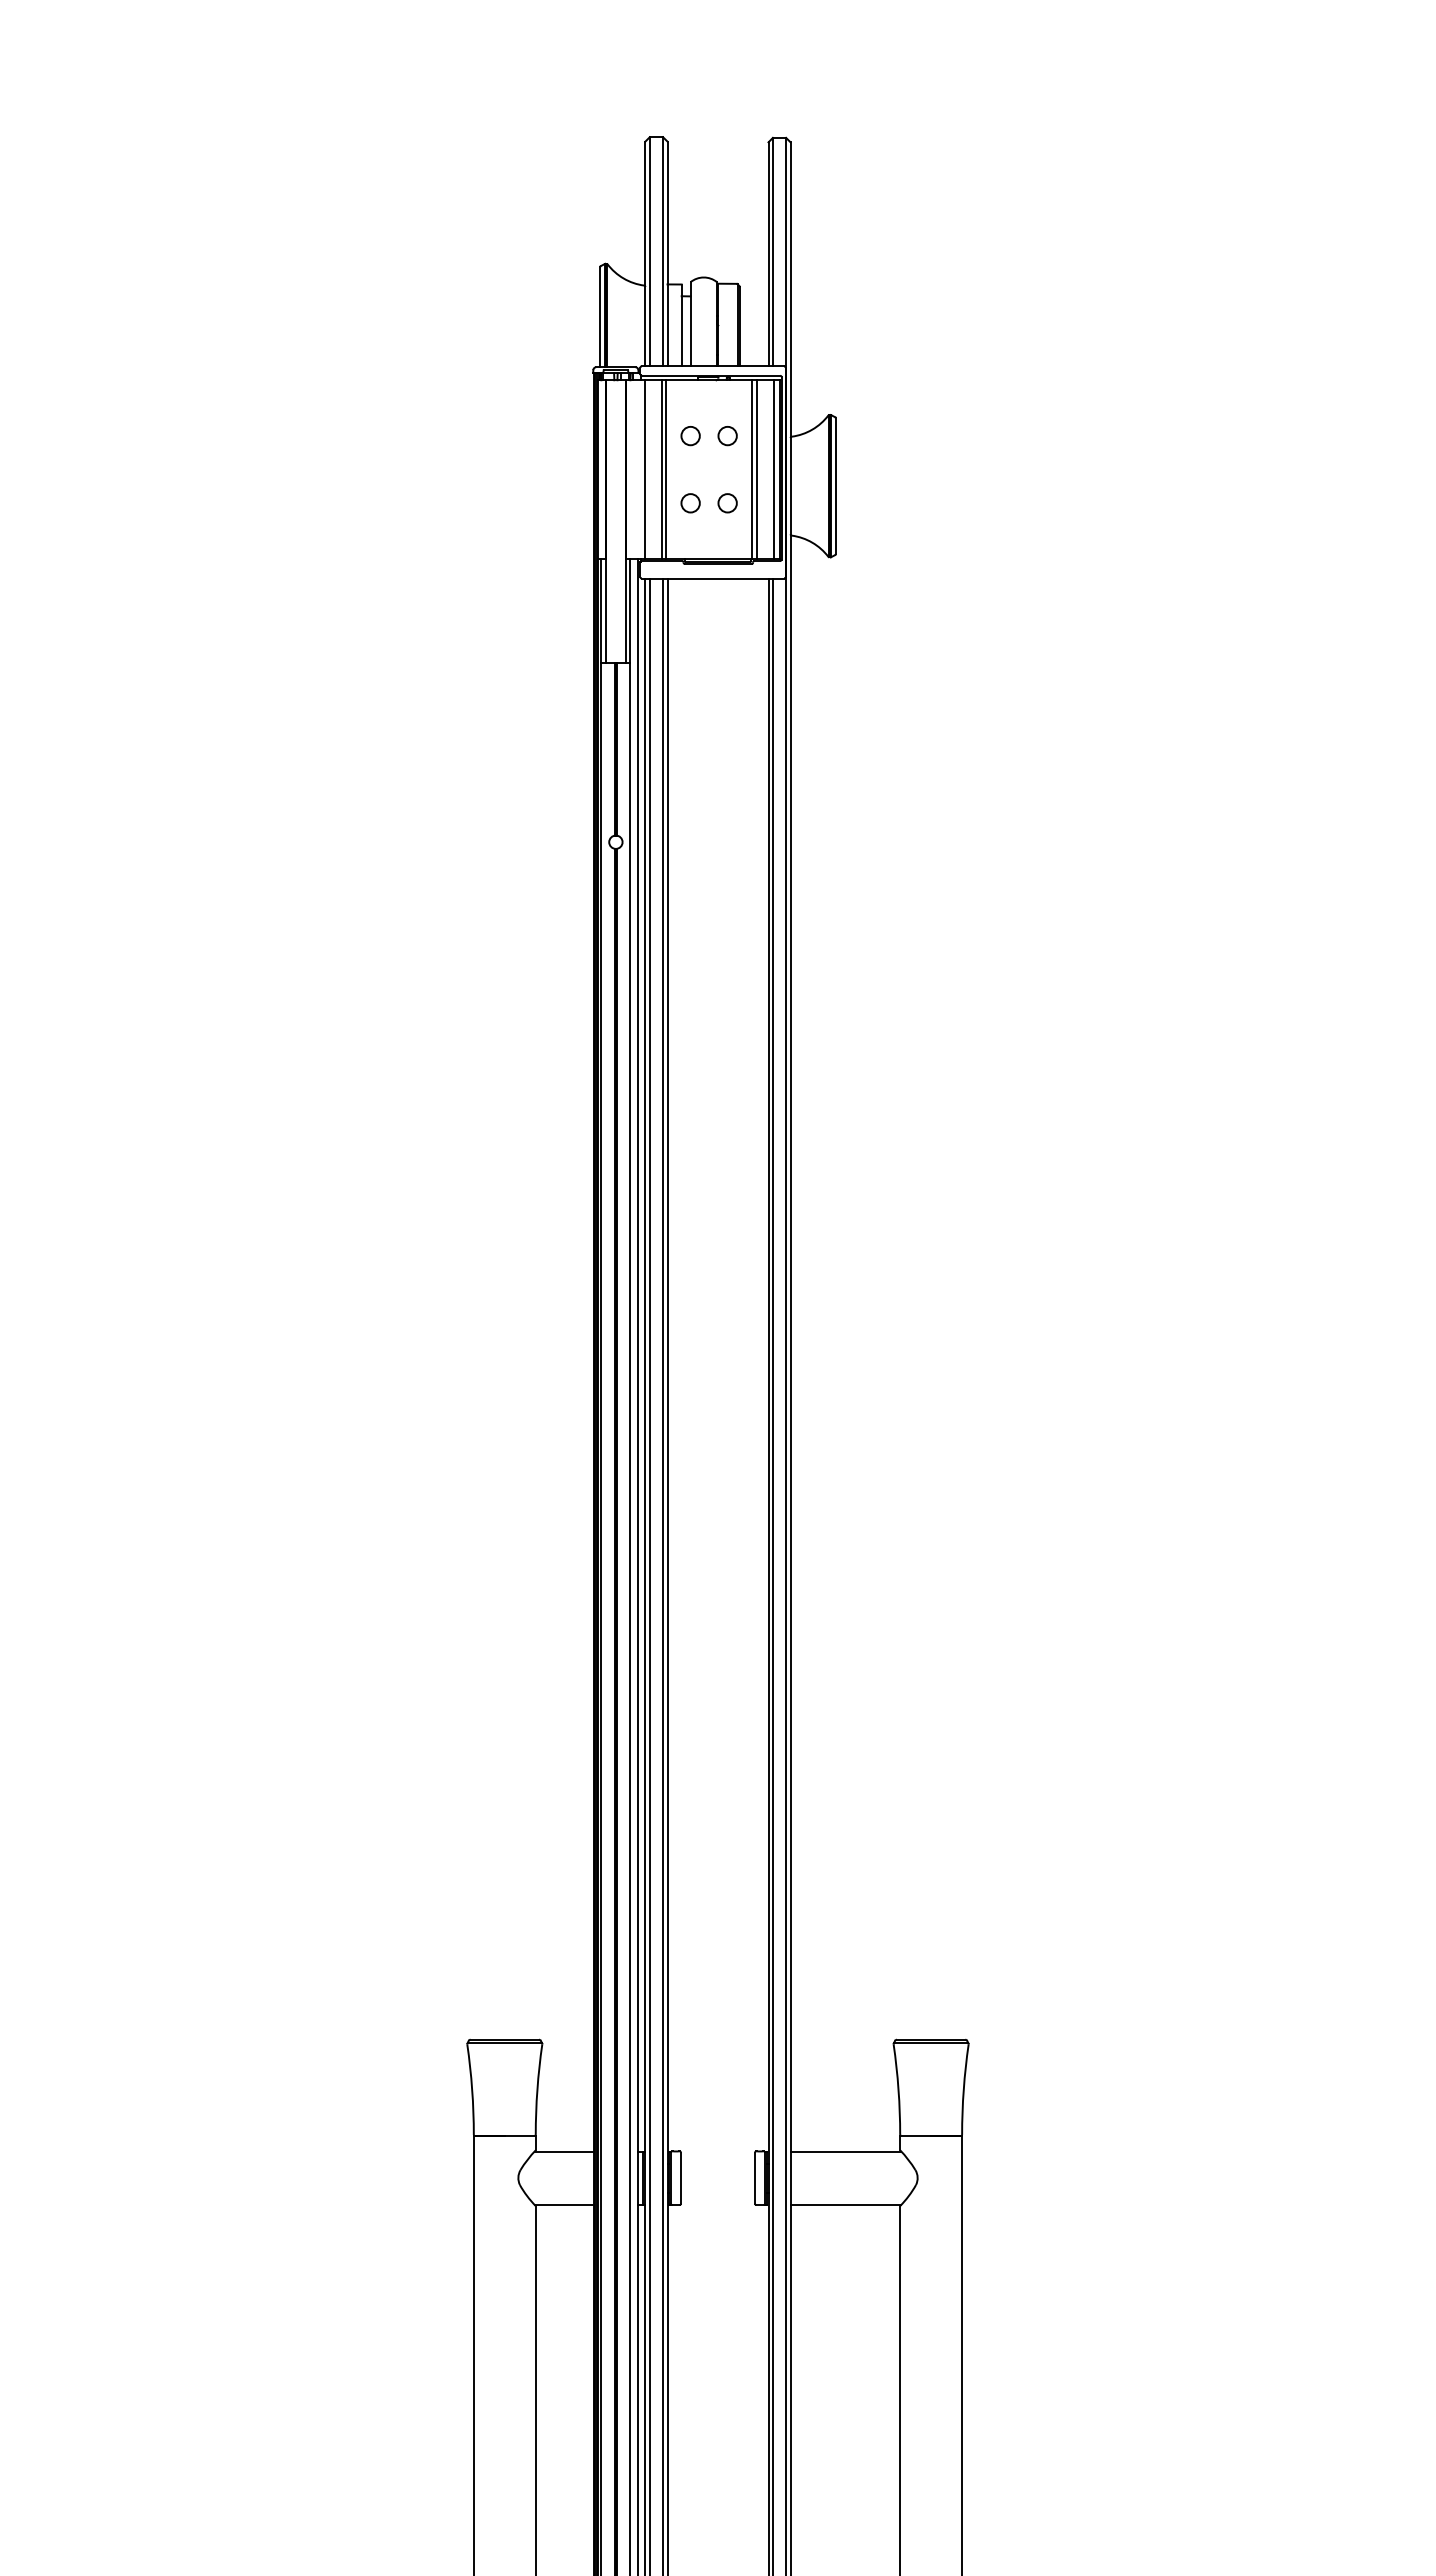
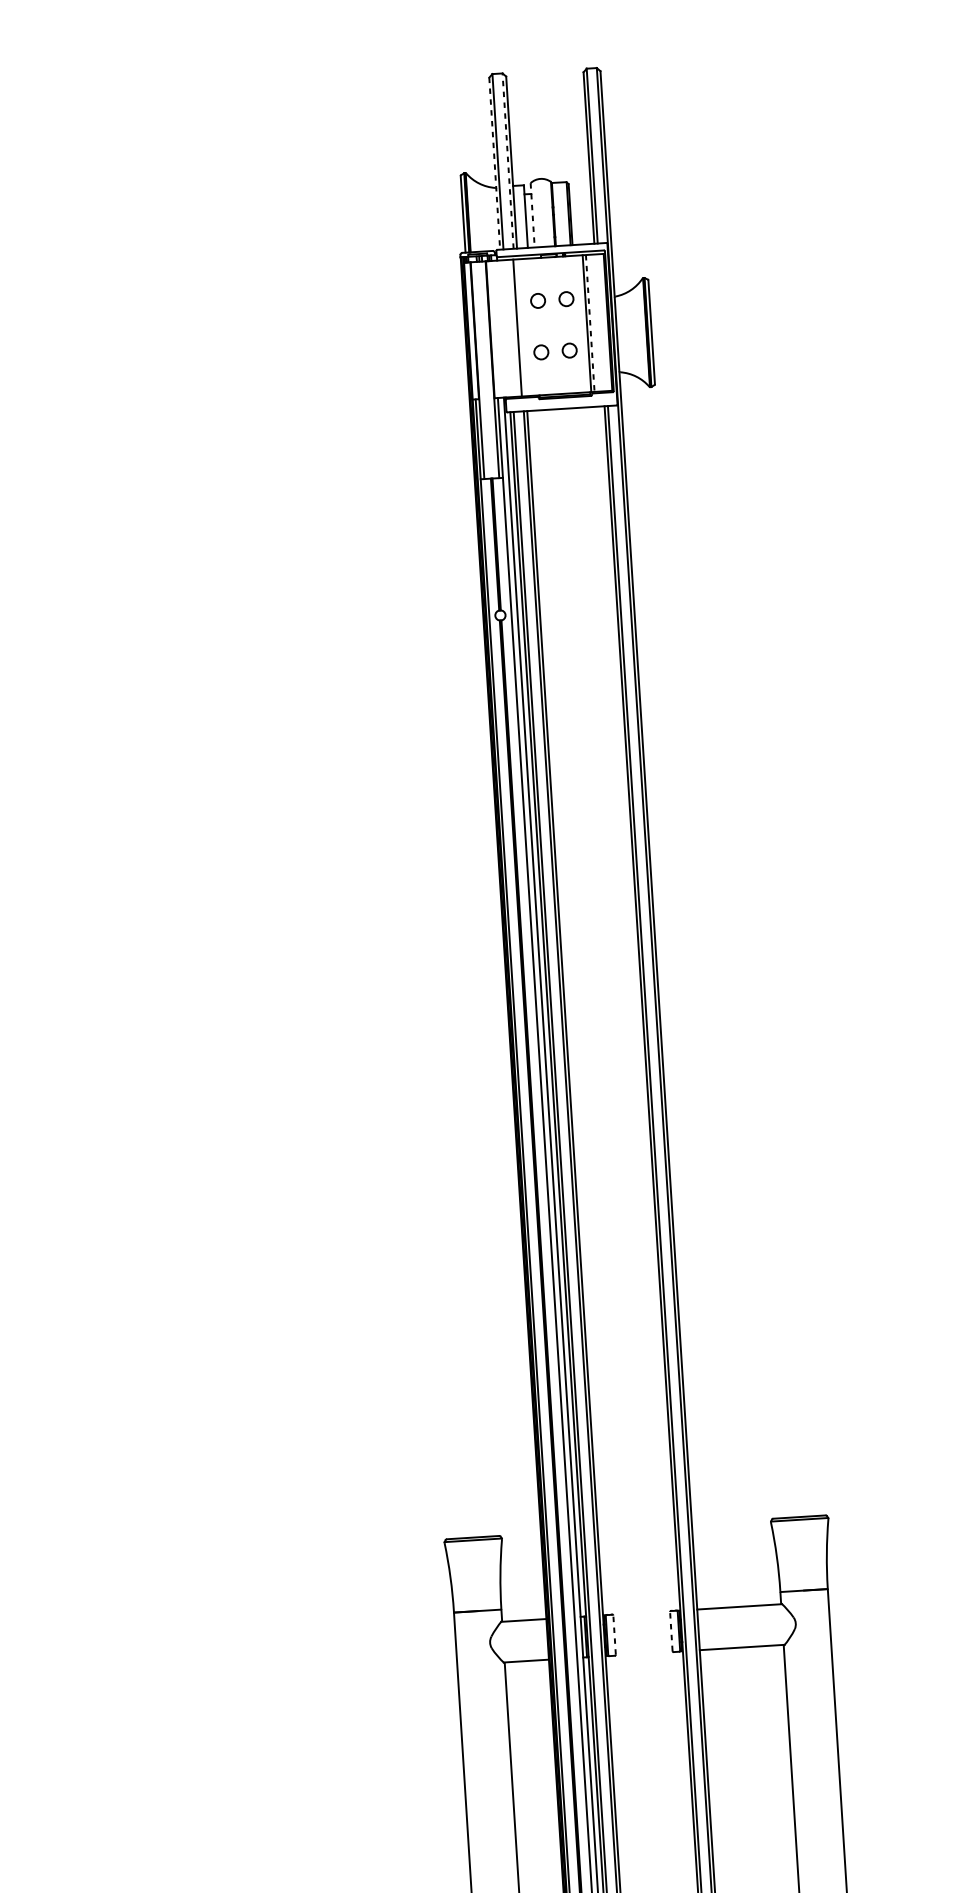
line: (663, 251) -> (508, 160), solid -> dashed
line: (645, 254) -> (494, 164), solid -> dashed
line: (690, 324) -> (532, 215), solid -> dashed
line: (644, 469) -> (504, 328), removed
line: (665, 469) -> (520, 327), removed
line: (773, 469) -> (603, 322), removed
line: (756, 470) -> (590, 324), solid -> dashed
line: (680, 2177) -> (614, 1634), solid -> dashed
line: (755, 2177) -> (671, 1631), solid -> dashed

